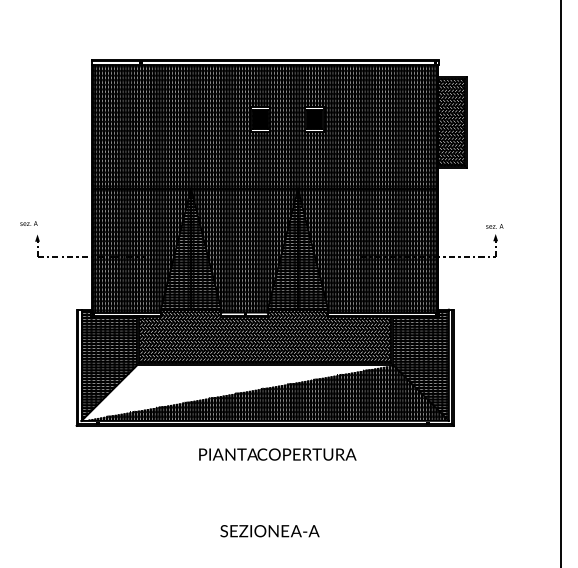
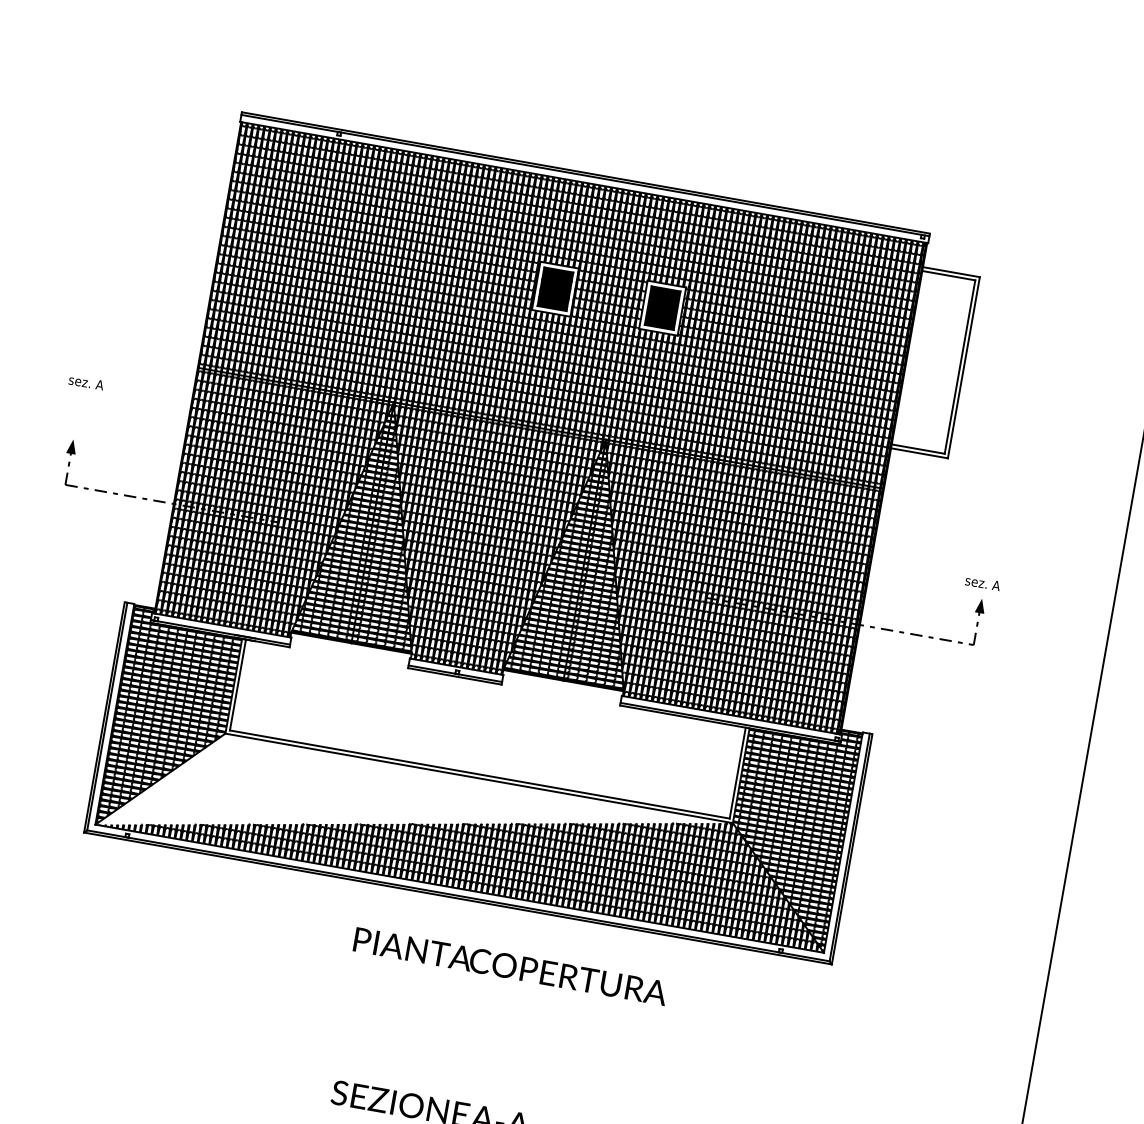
hatch: (451, 122) -> (933, 362), removed
text: (28, 223) -> (85, 382), moved
hatch: (265, 336) -> (489, 721), removed
text: (277, 454) -> (510, 966), moved

